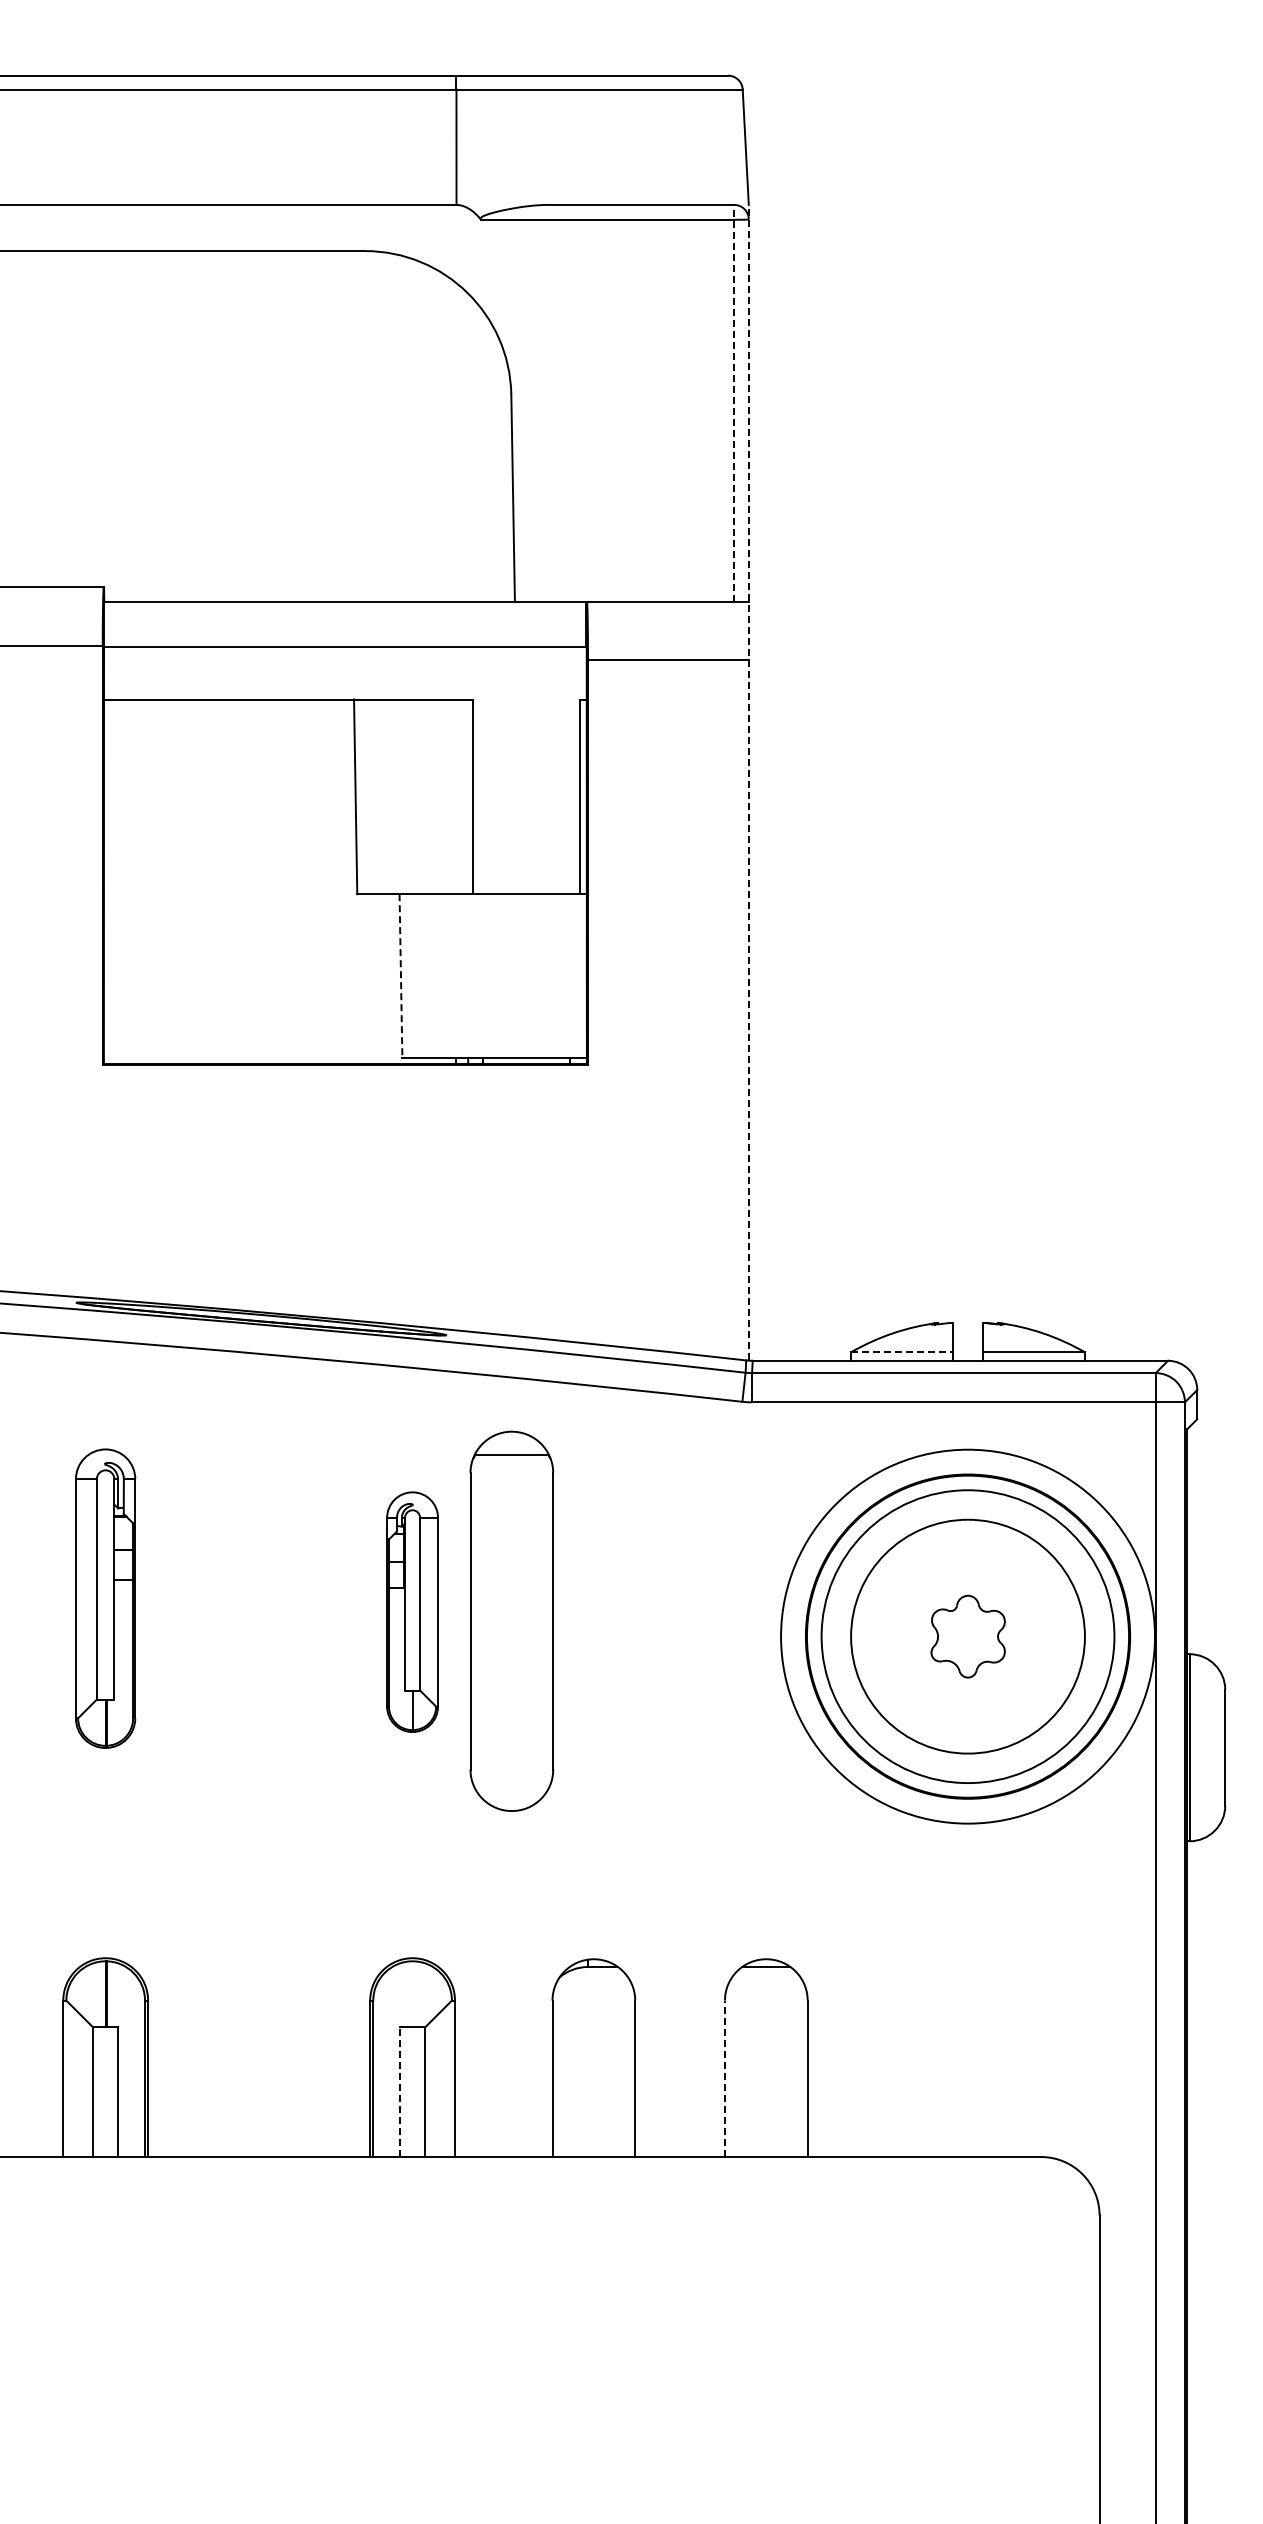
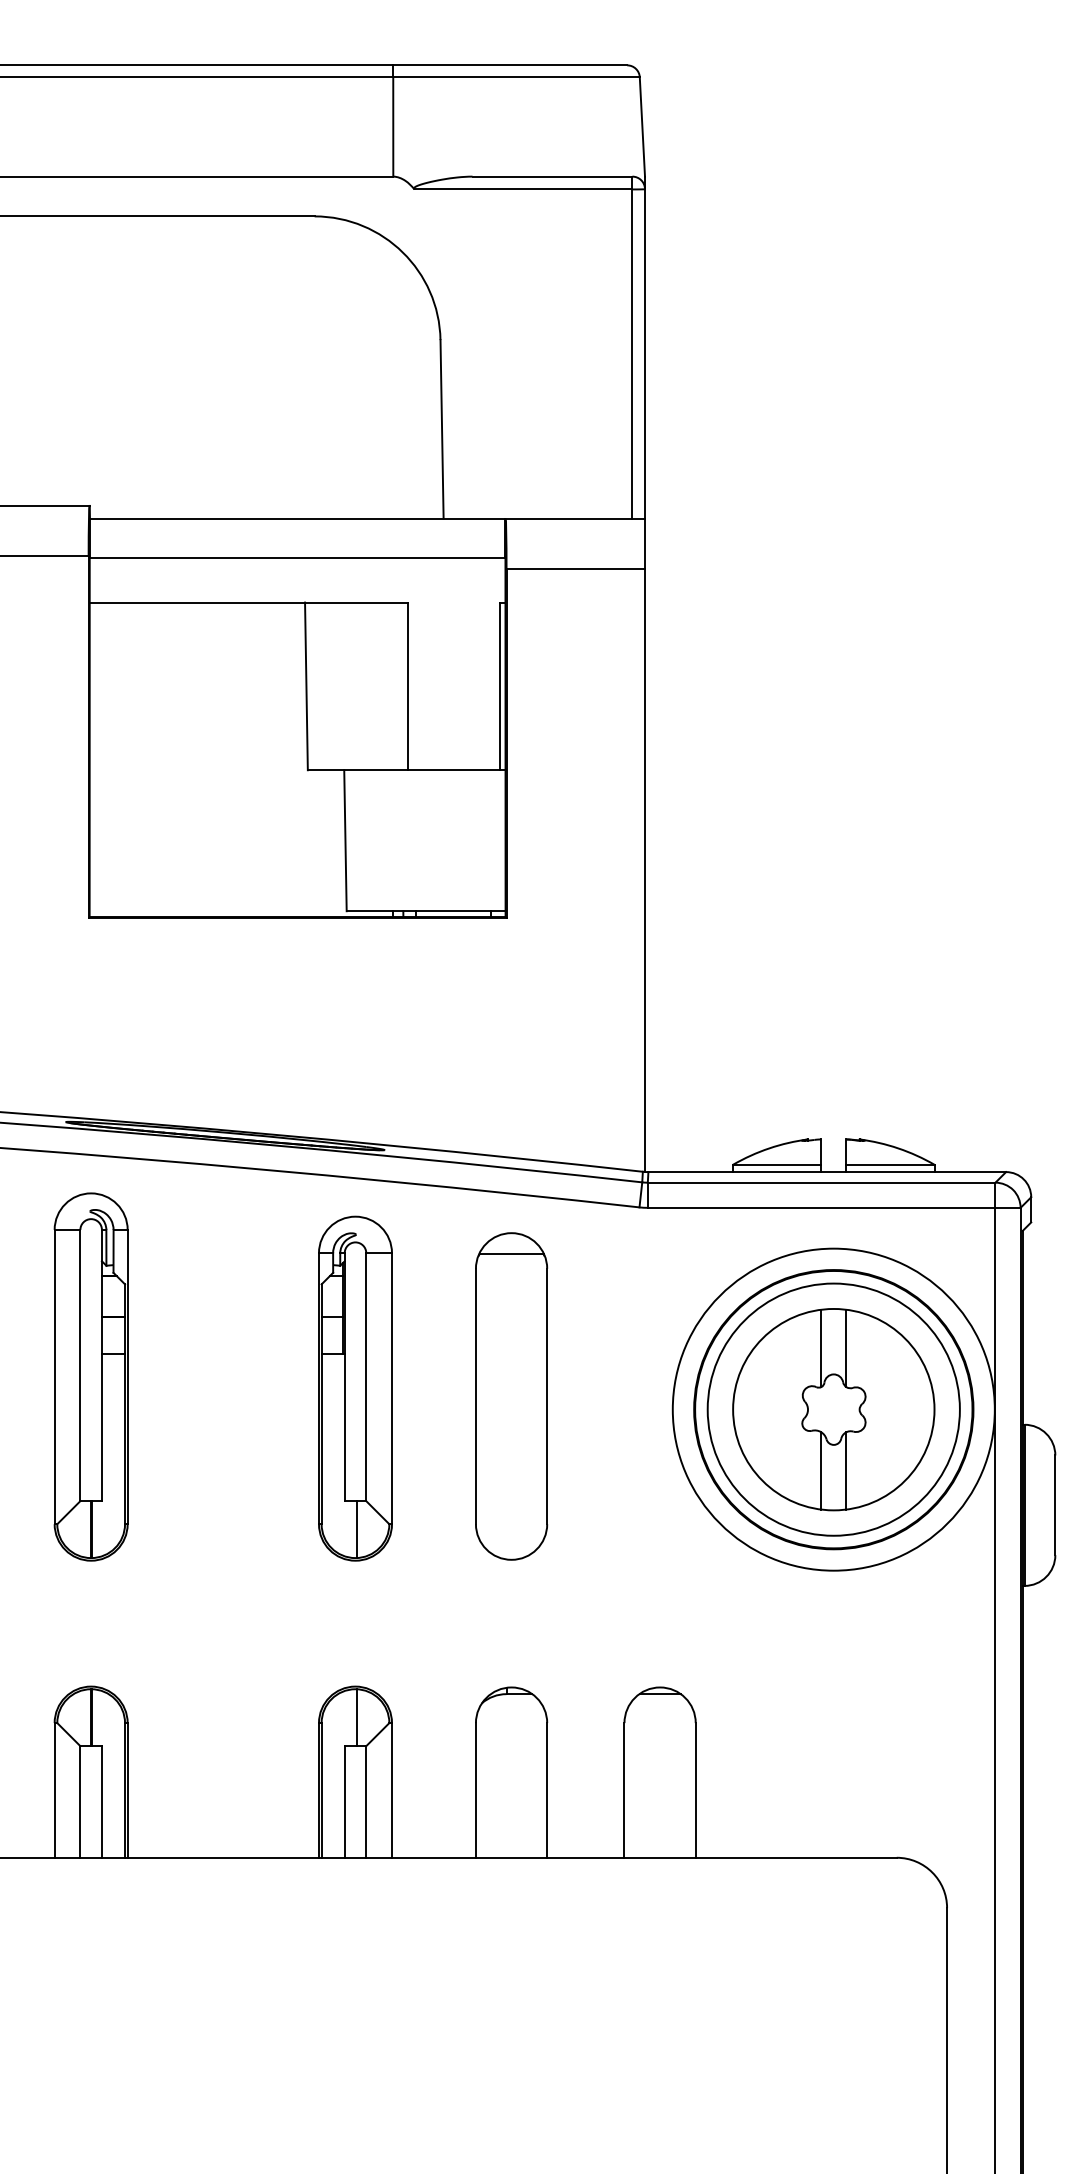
line: (734, 402) -> (632, 346), dashed -> solid
line: (748, 782) -> (644, 674), dashed -> solid
line: (400, 976) -> (345, 841), dashed -> solid
line: (902, 1352) -> (777, 1164), dashed -> solid
line: (953, 1565) -> (821, 1348), added
line: (982, 1565) -> (846, 1348), added
part: (105, 1598) -> (91, 1376), size x1.43
part: (412, 1611) -> (355, 1387), size x1.67
part: (511, 1620) -> (511, 1395), moved
line: (953, 1707) -> (821, 1470), added
line: (982, 1707) -> (846, 1470), added
line: (414, 1994) -> (357, 1717), added
line: (724, 2078) -> (624, 1790), dashed -> solid
line: (400, 2092) -> (345, 1802), dashed -> solid

